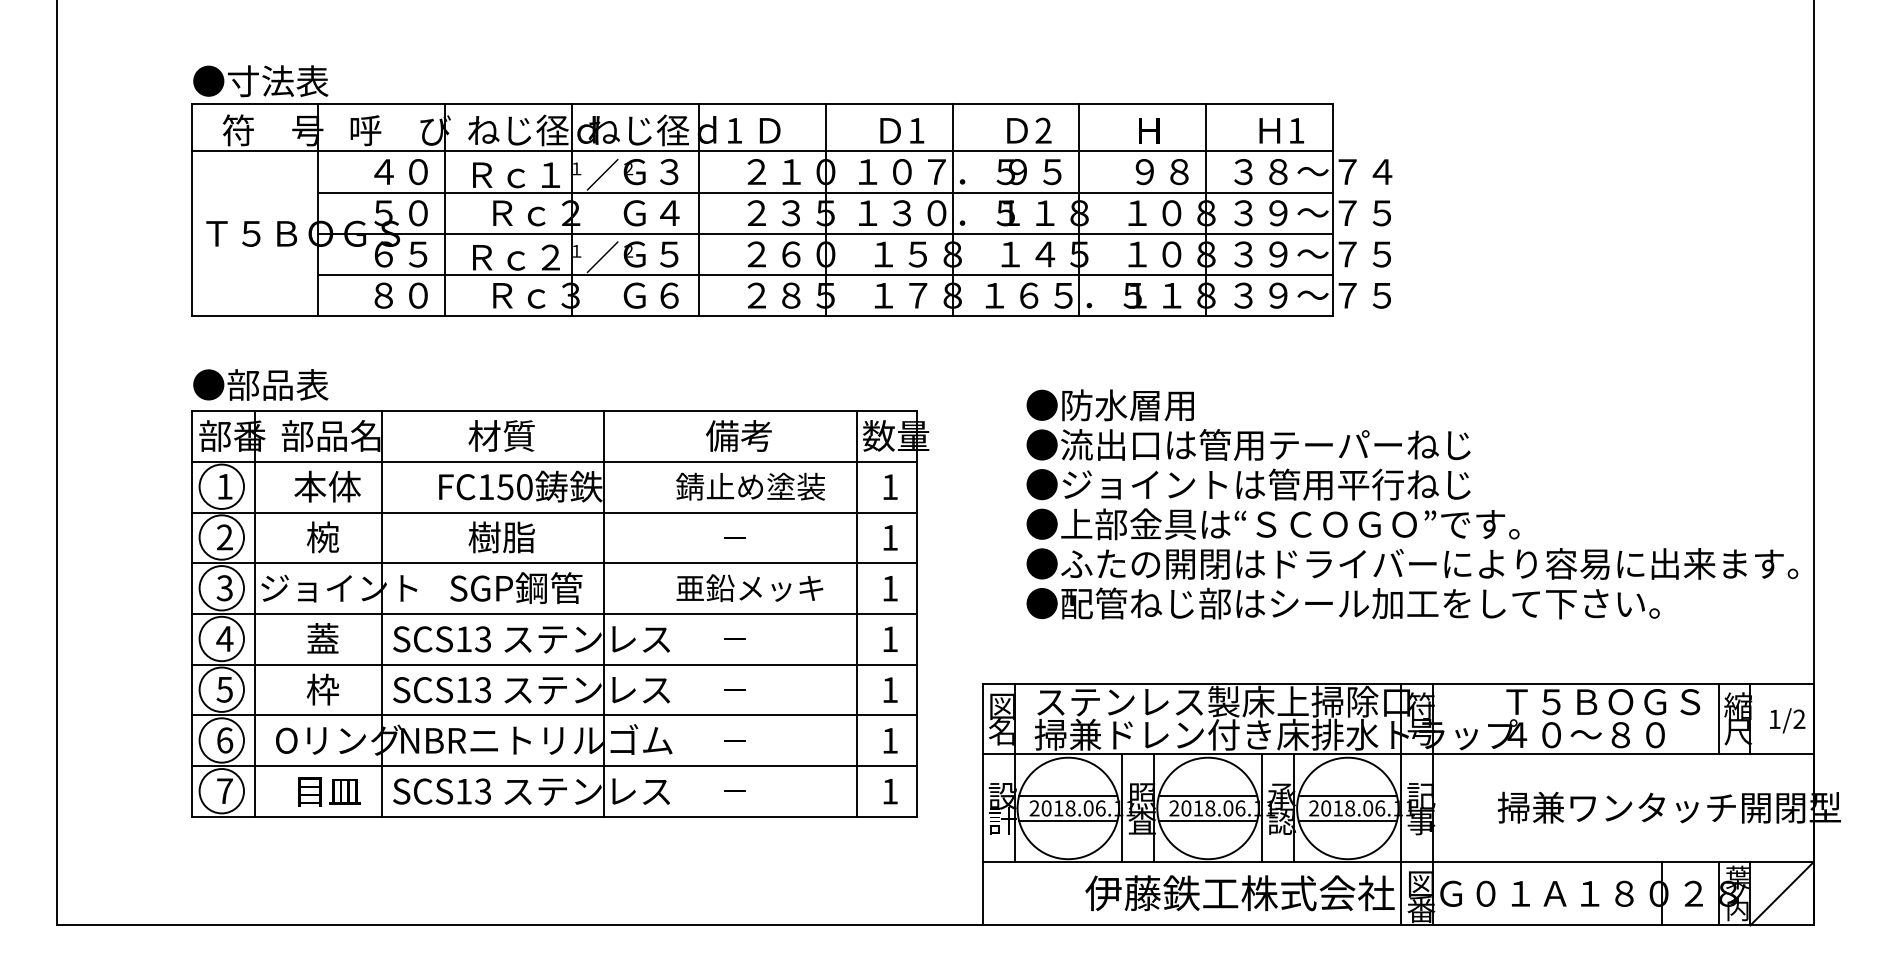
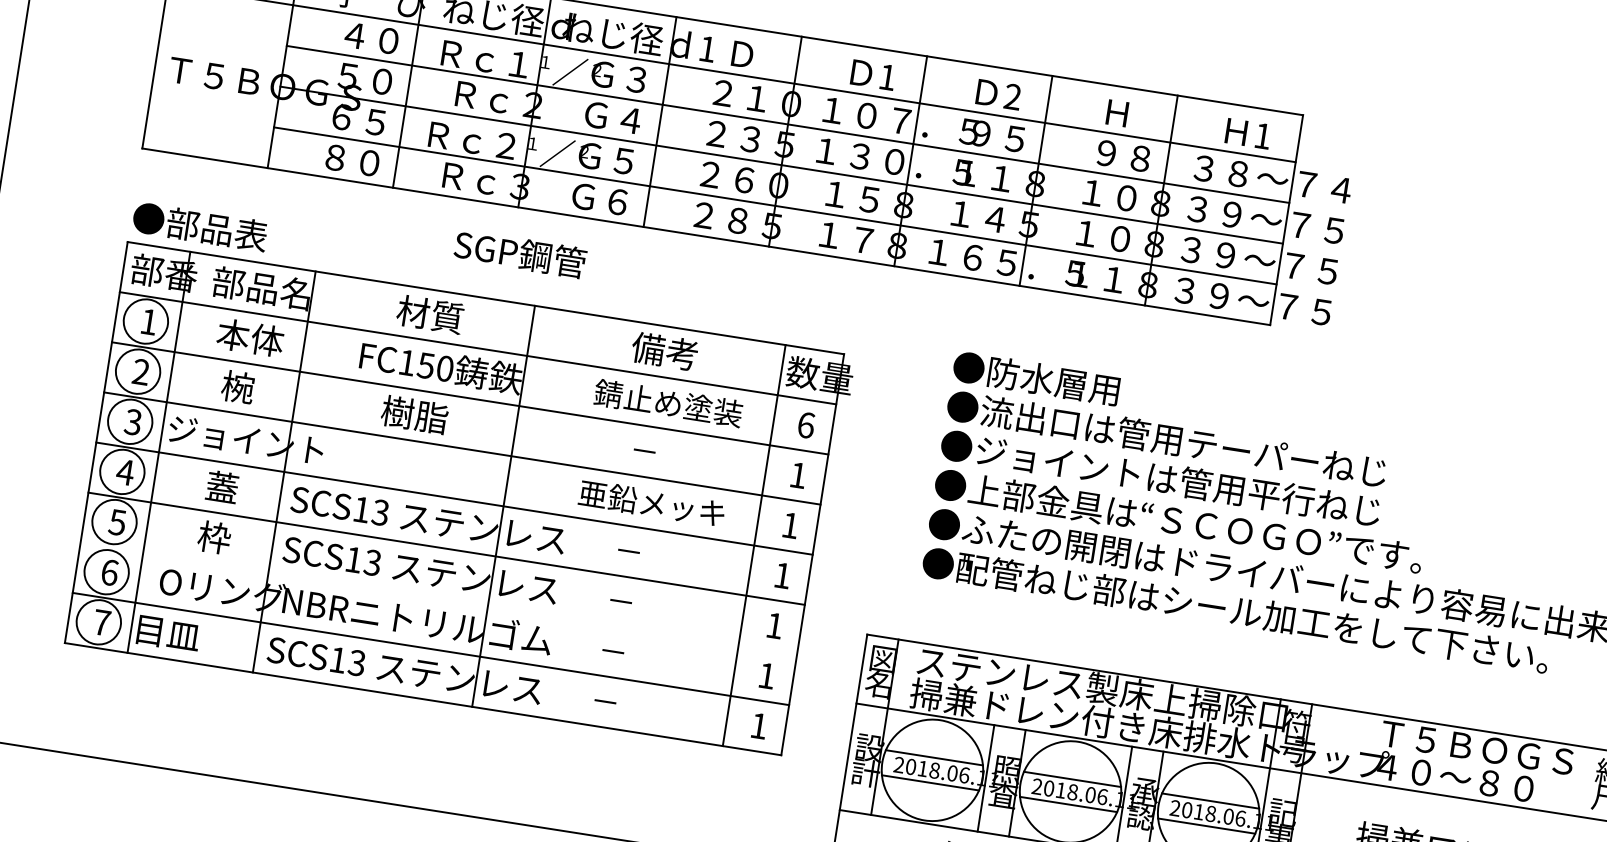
text: (890, 487) -> (806, 425), 1 -> 6
text: (516, 588) -> (520, 254), moved
line: (553, 715) -> (438, 598), removed
line: (1718, 719) -> (1588, 783), removed
text: (329, 791) -> (168, 633), moved

